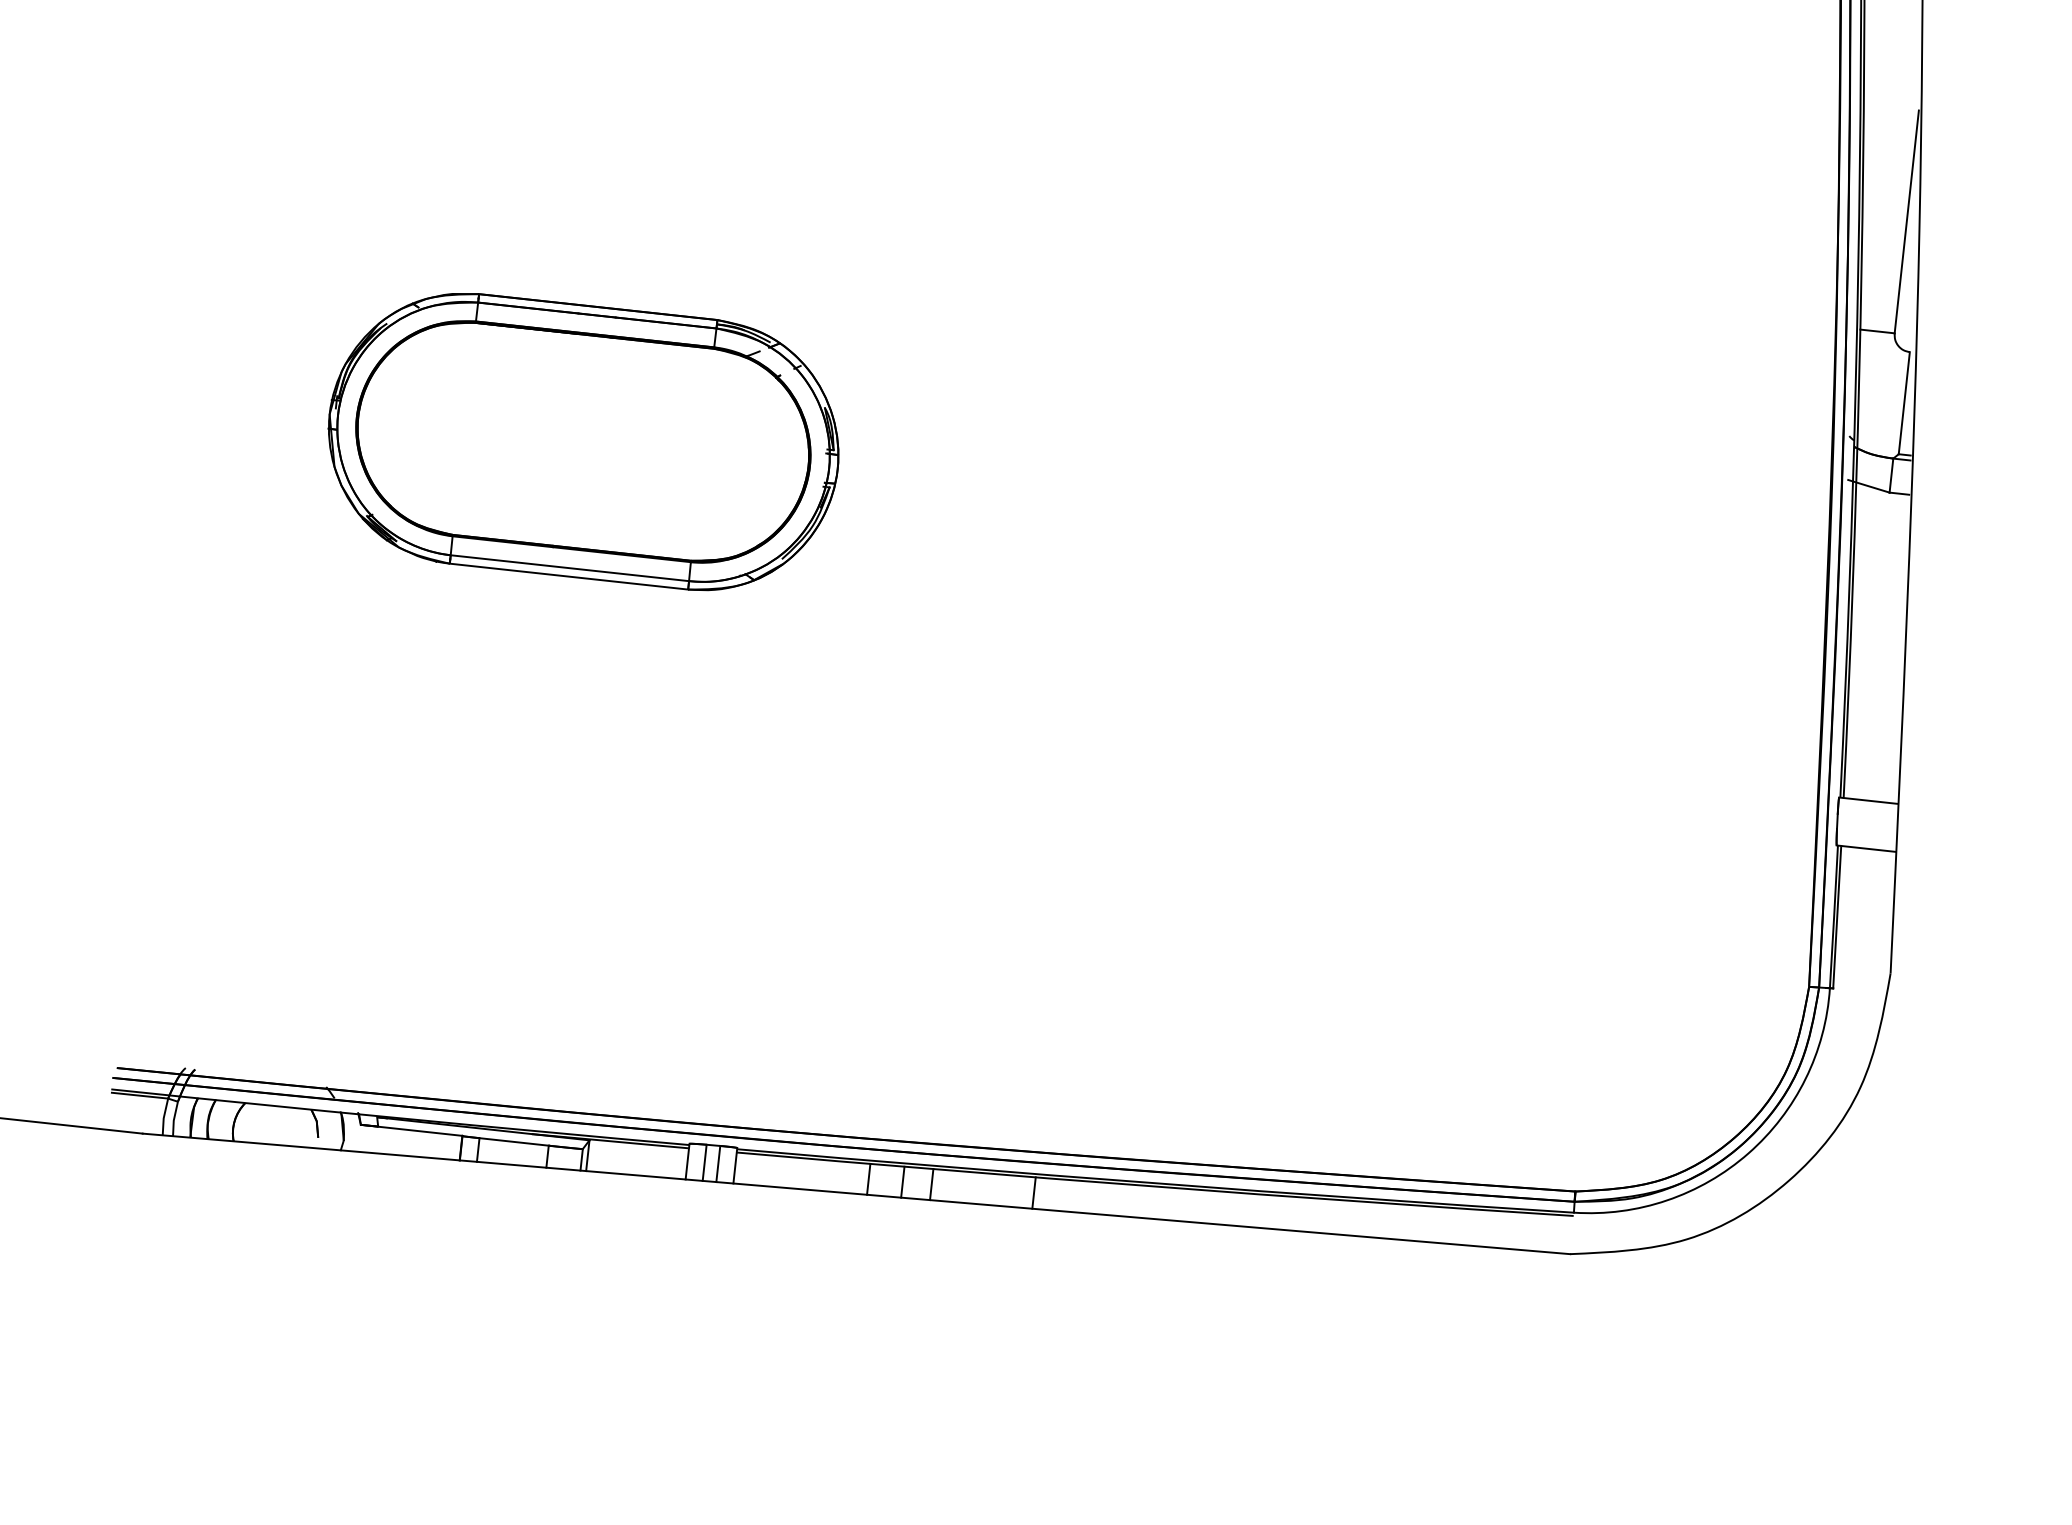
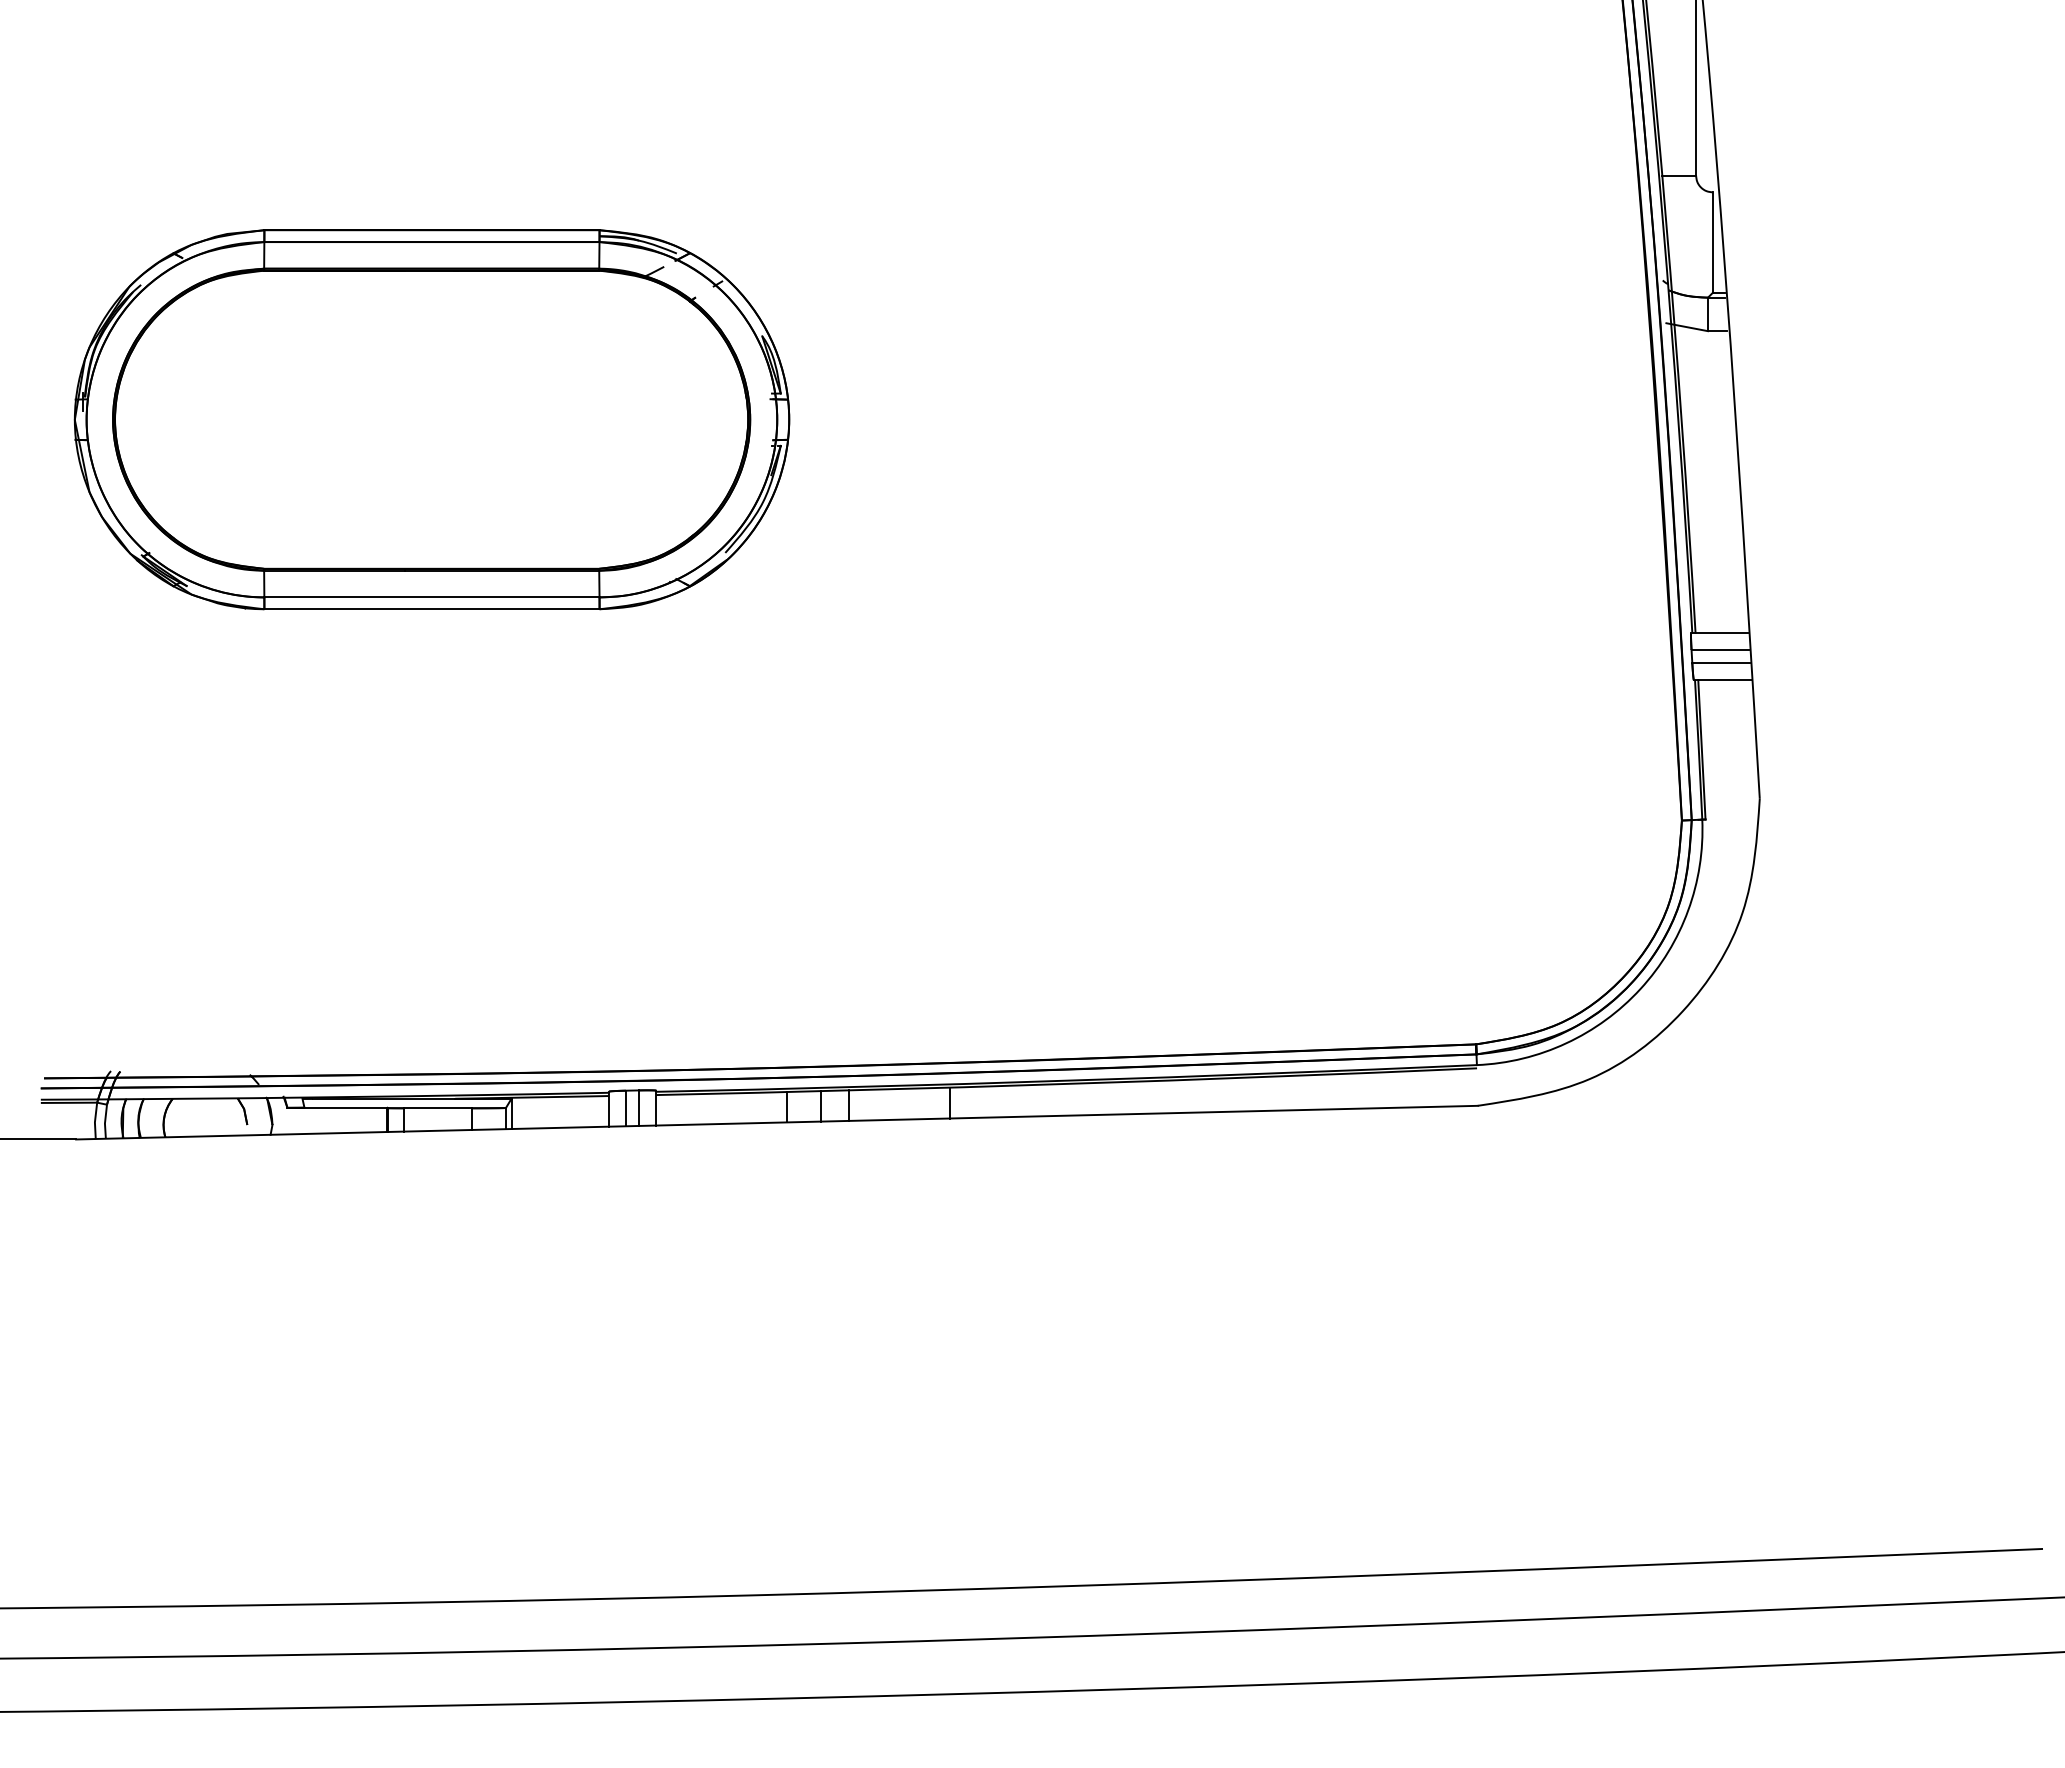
part: (583, 441) -> (431, 419), size x1.43
line: (1867, 817) -> (1720, 649), added
line: (1866, 831) -> (1721, 663), added

